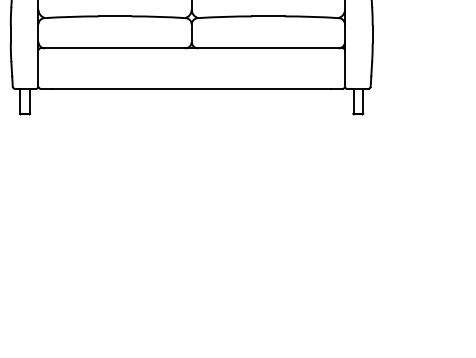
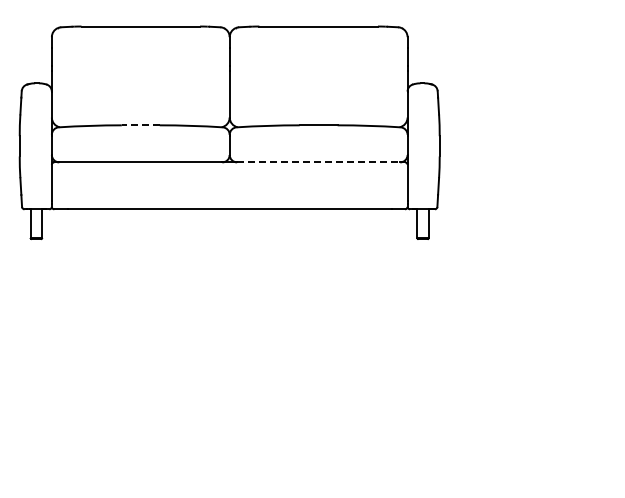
line: (114, 16) -> (140, 125), solid -> dashed
line: (268, 48) -> (318, 162), solid -> dashed

